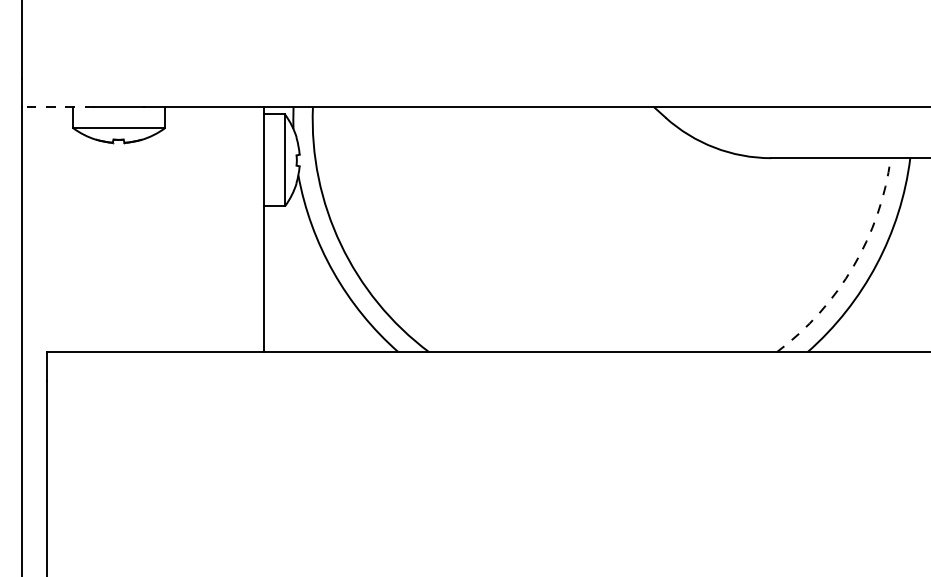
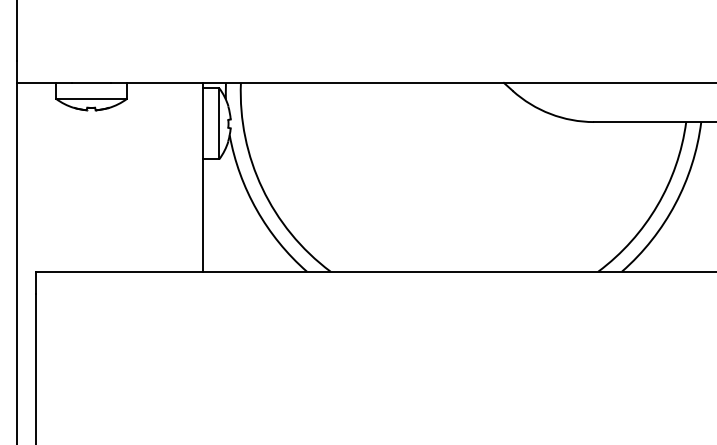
line: (58, 107) -> (44, 83), dashed -> solid
arc: (853, 266) -> (657, 205), dashed -> solid

